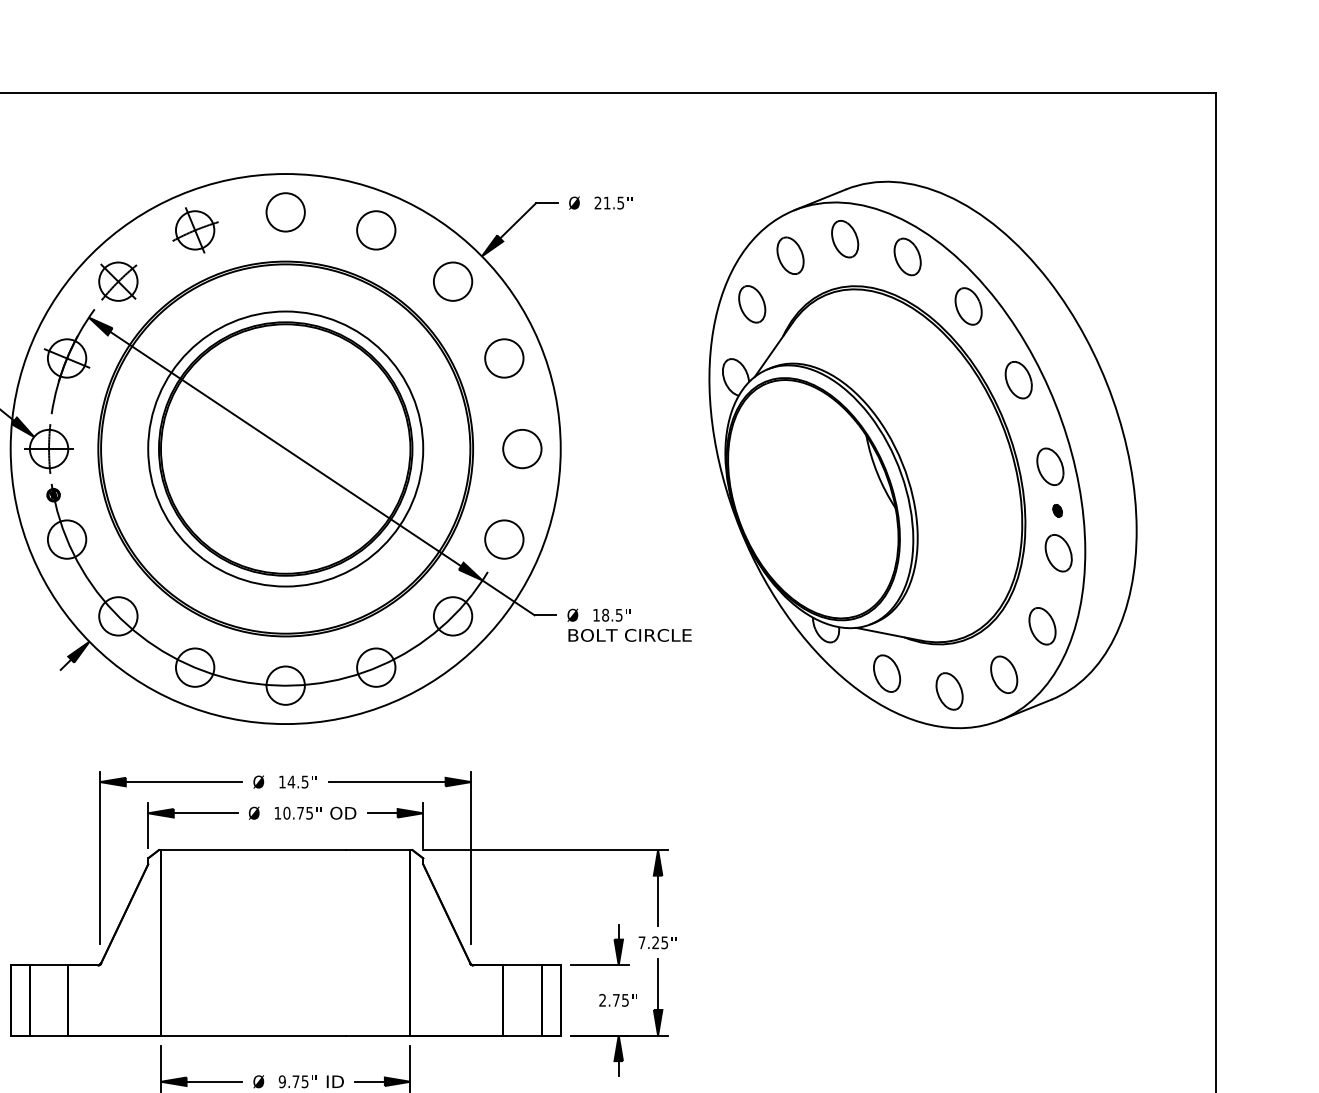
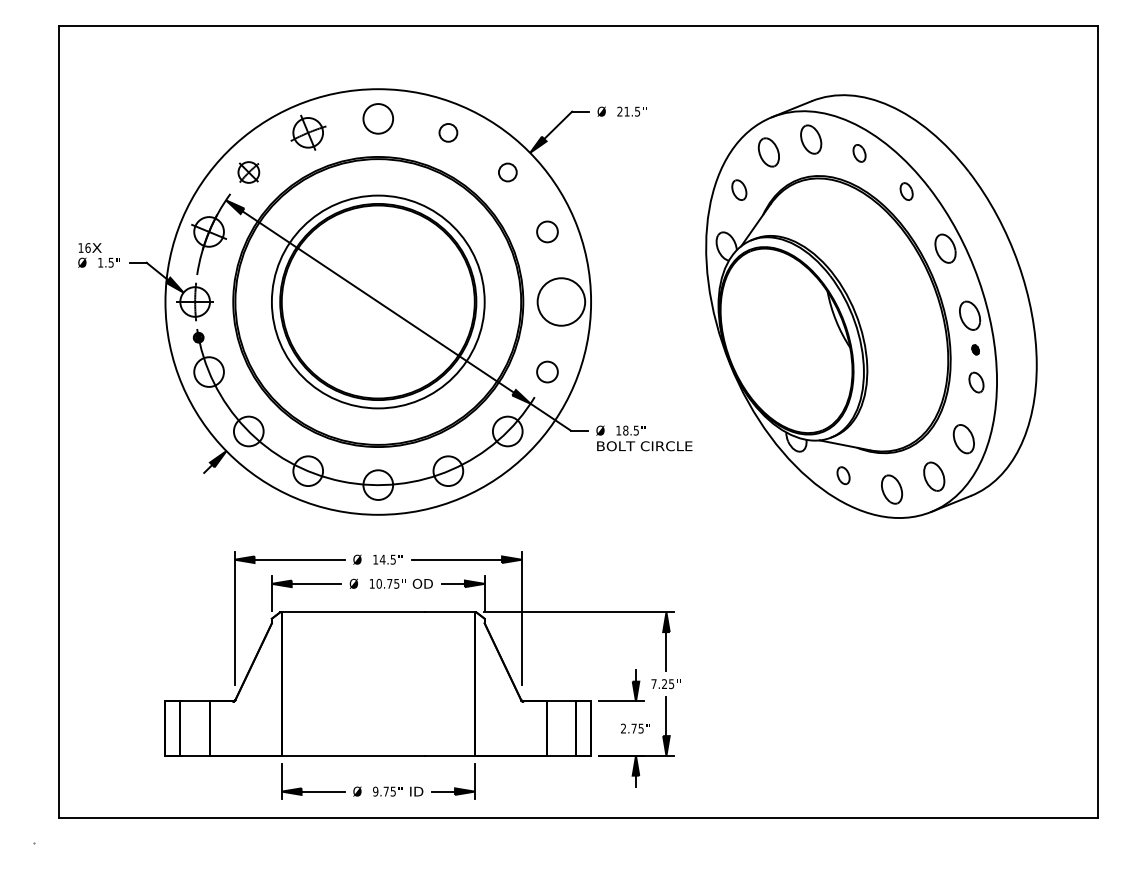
circle: (376, 229) -> (448, 132), size x0.6
part: (907, 257) -> (859, 153), size x0.6
part: (117, 281) -> (248, 172), size x0.7
circle: (452, 281) -> (507, 172), size x0.6
part: (752, 304) -> (739, 190), size x0.7
part: (968, 306) -> (906, 191), size x0.6
circle: (504, 357) -> (547, 231), size x0.7
circle: (522, 448) -> (561, 301), size x1.6
circle: (504, 538) -> (547, 371), size x0.7
part: (1058, 553) -> (976, 382), size x0.7
part: (886, 673) -> (843, 475), size x0.6

